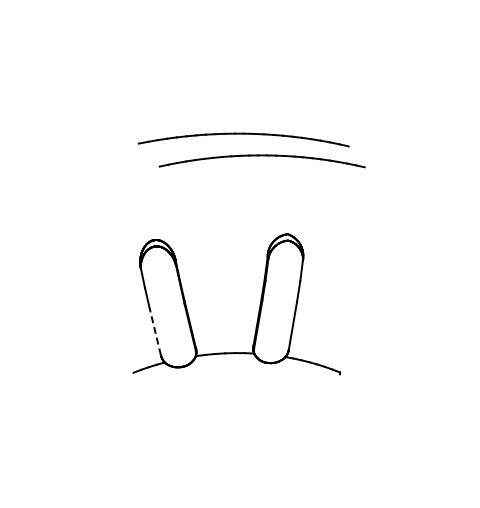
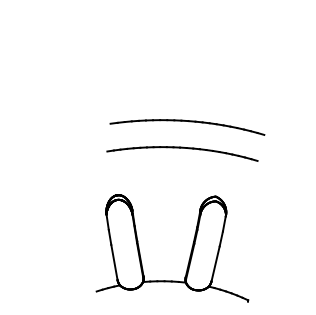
part: (261, 161) -> (182, 152), moved
line: (155, 331) -> (114, 262), dashed -> solid

